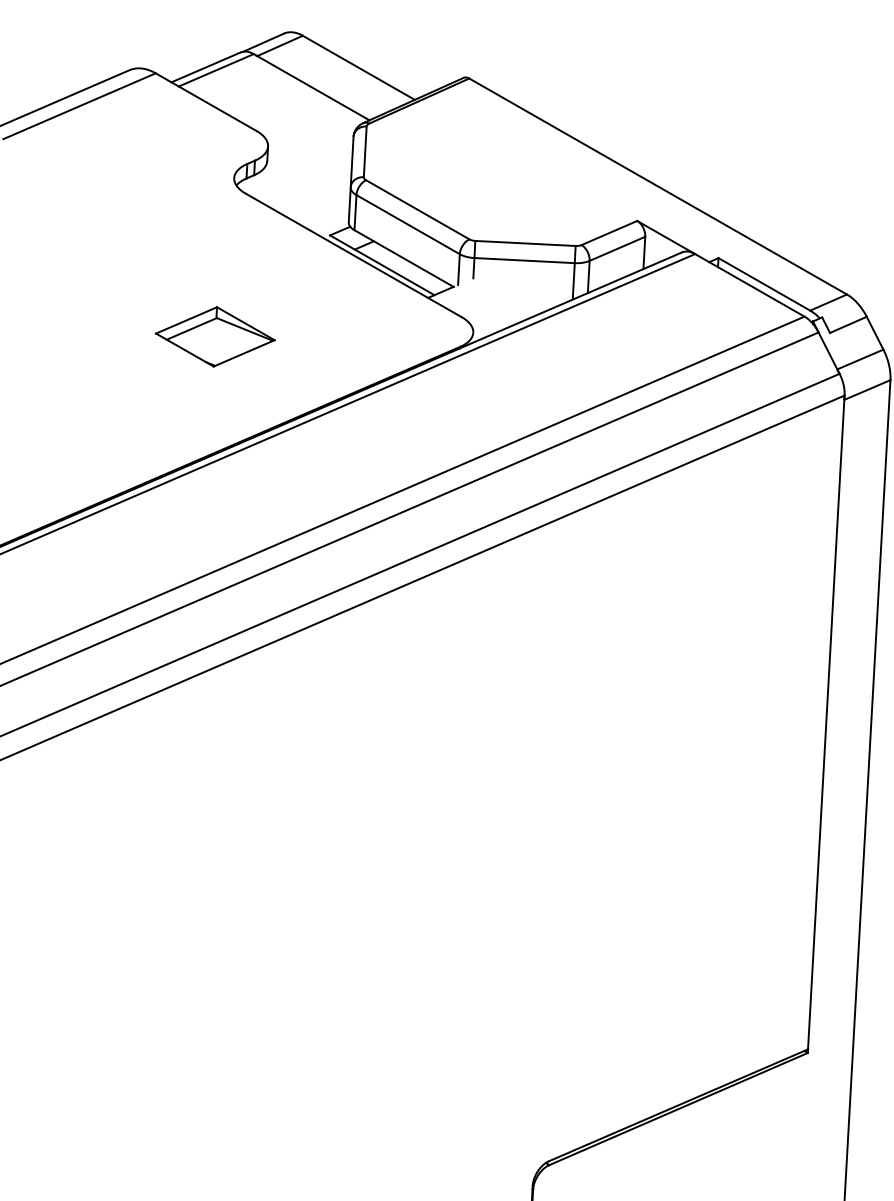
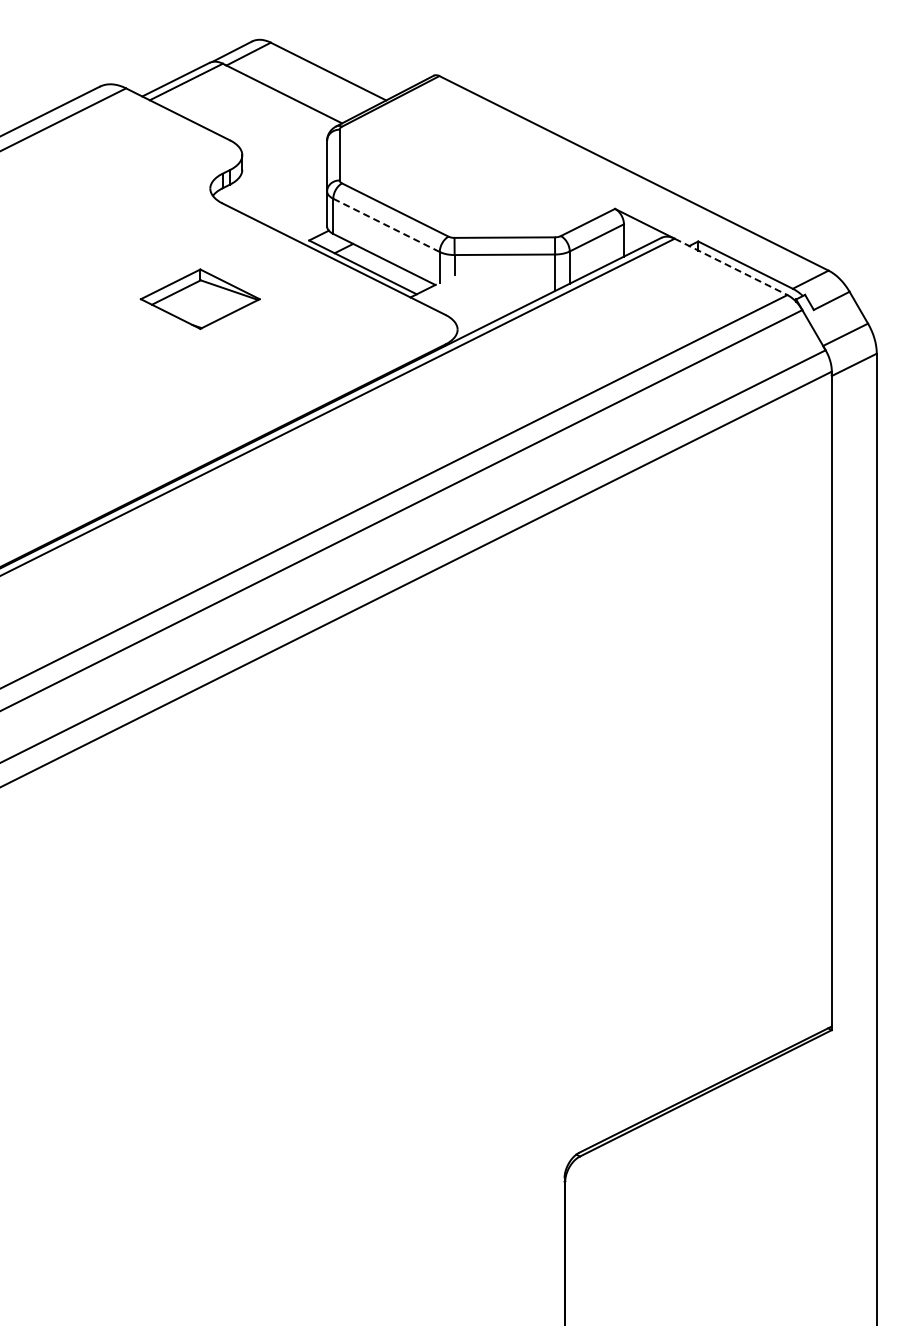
line: (408, 224) -> (386, 225), solid -> dashed
line: (750, 285) -> (731, 267), solid -> dashed
part: (214, 336) -> (199, 298), moved

